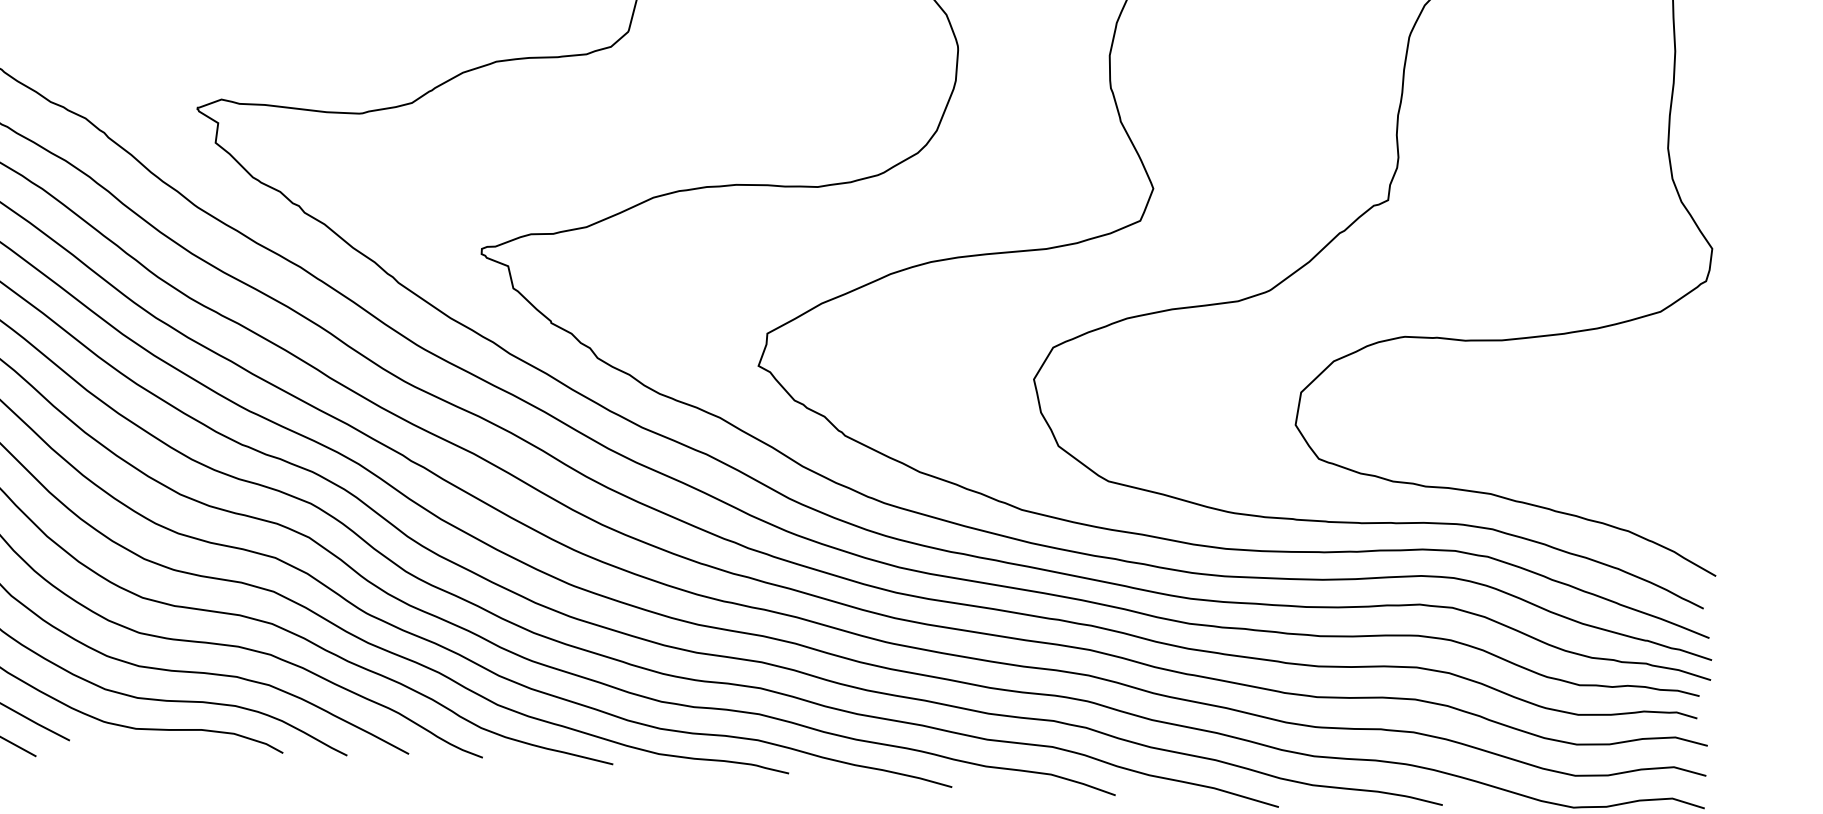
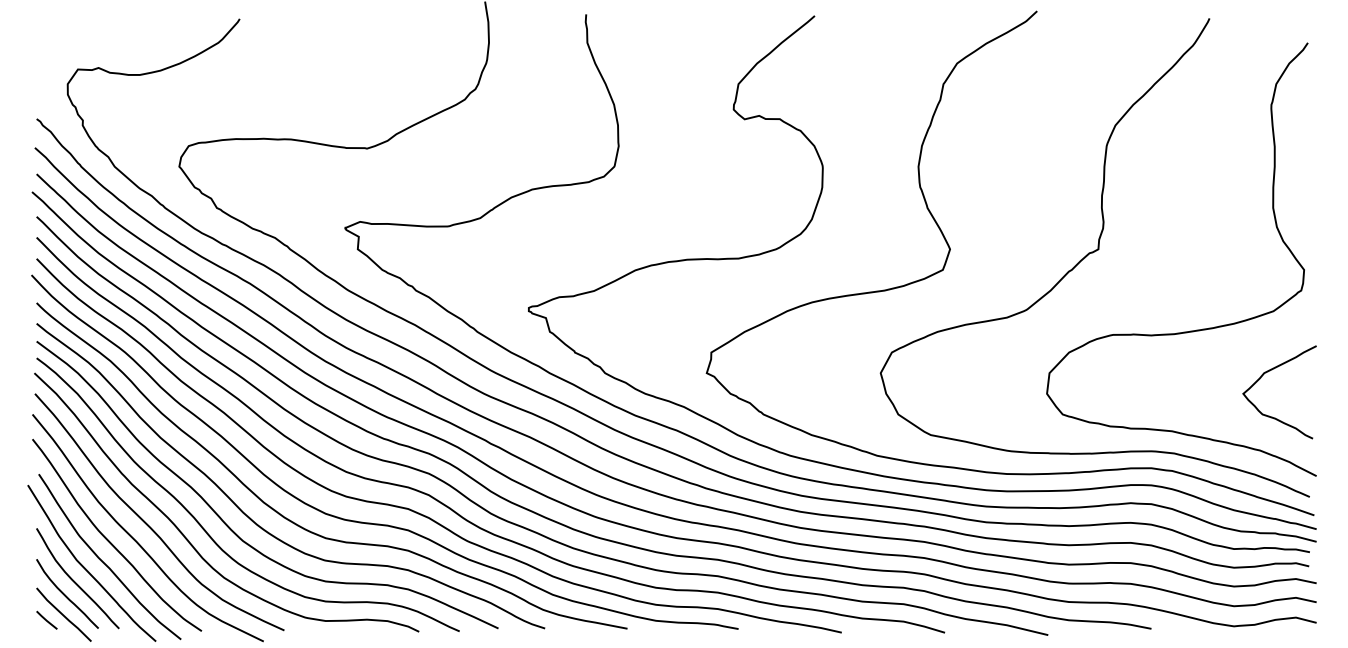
curve: (1647, 408) -> (1268, 372), added

